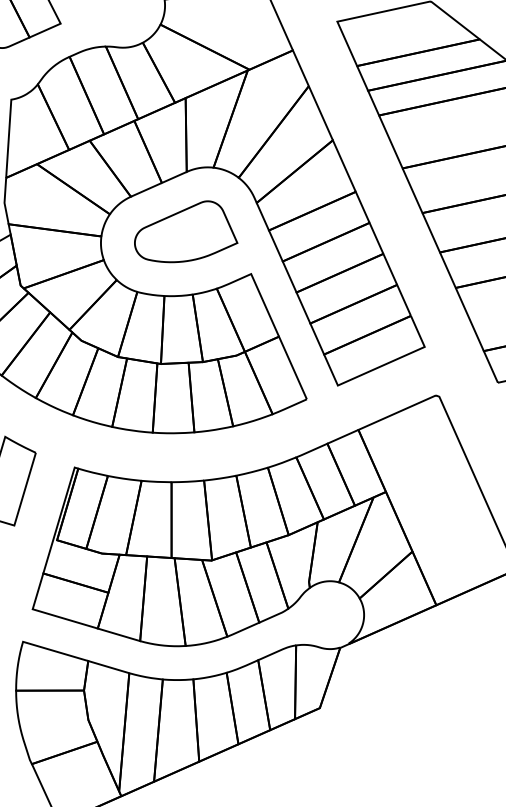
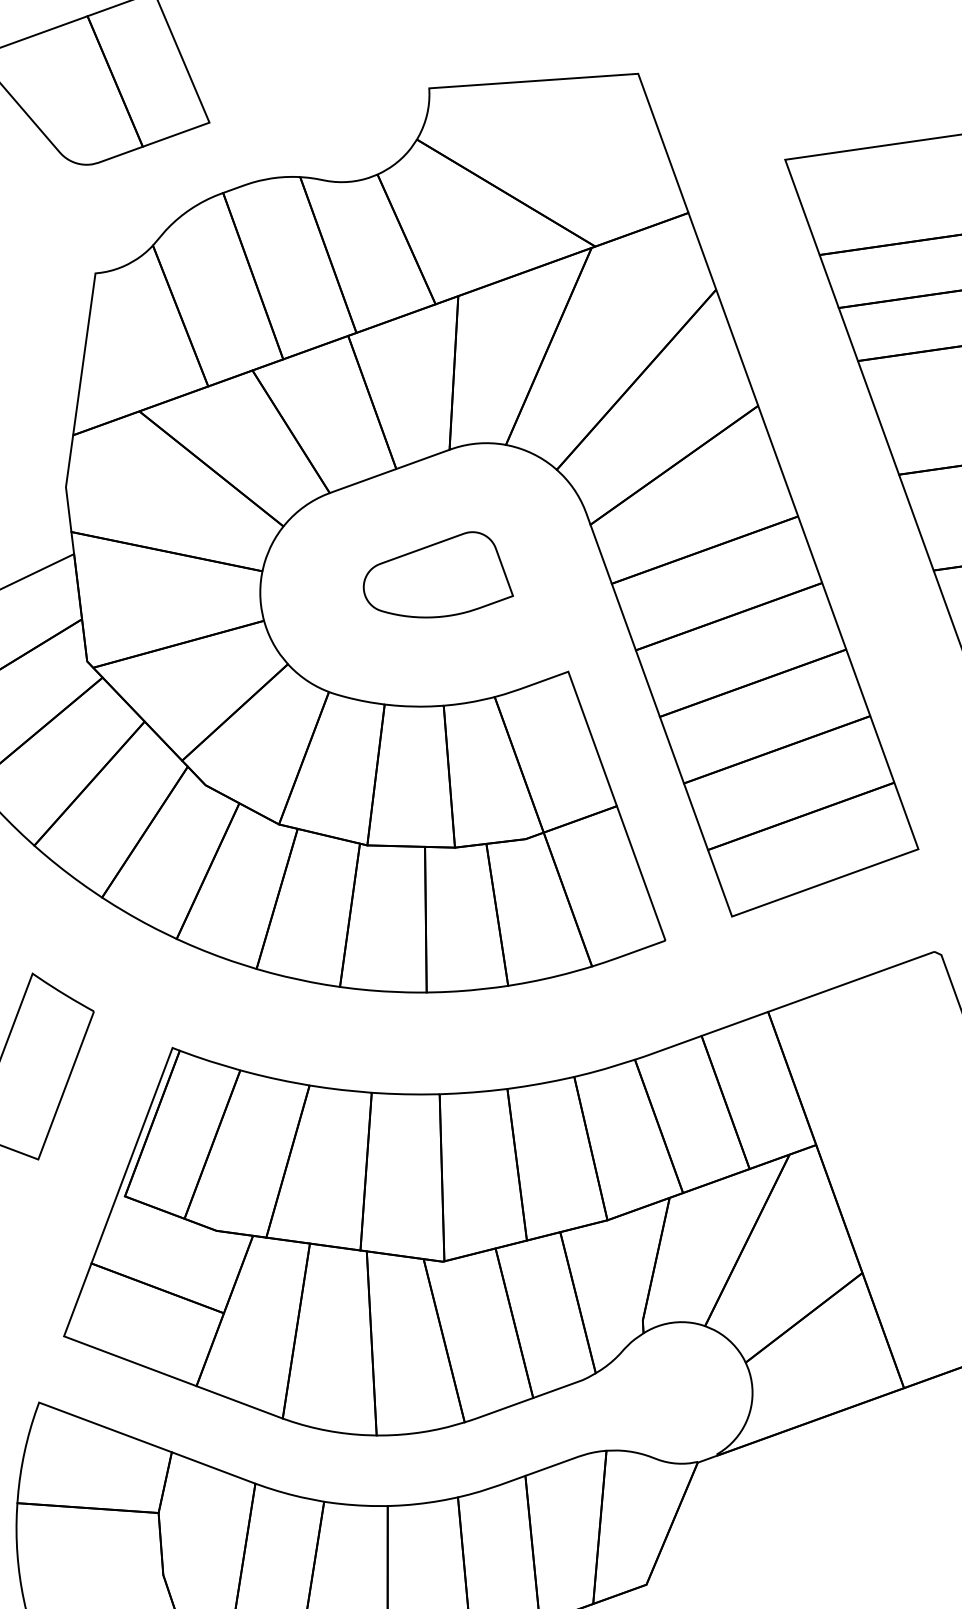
part: (186, 231) -> (440, 573), size x0.7

